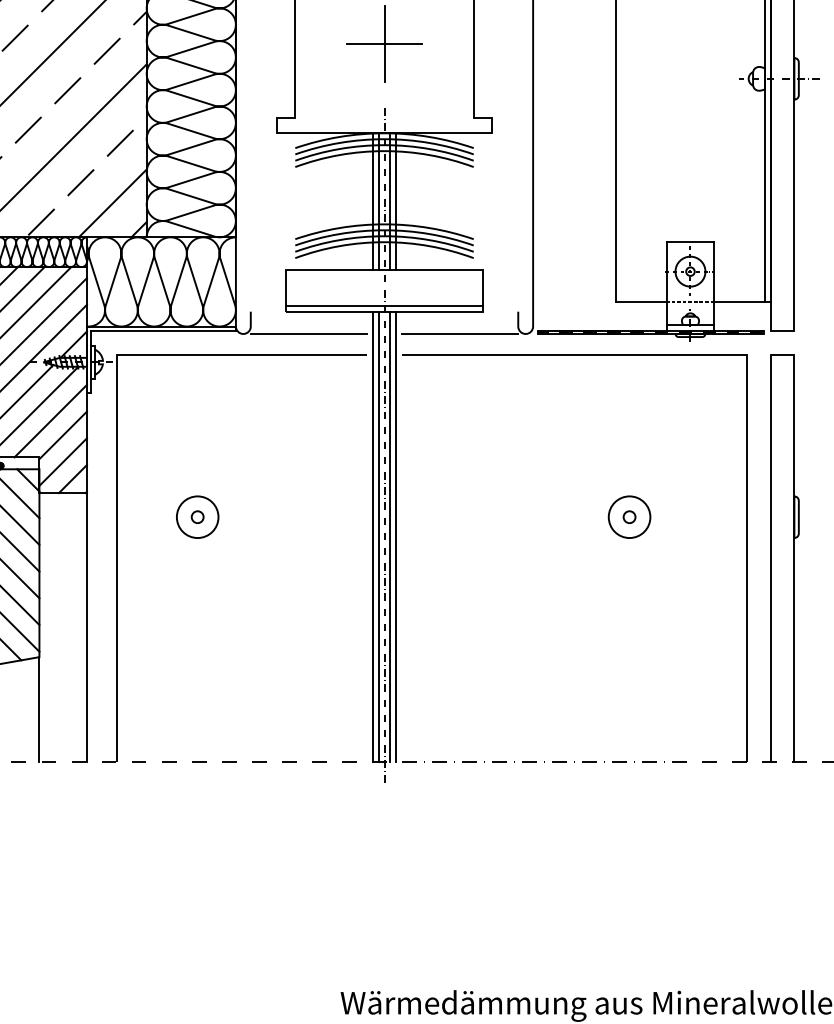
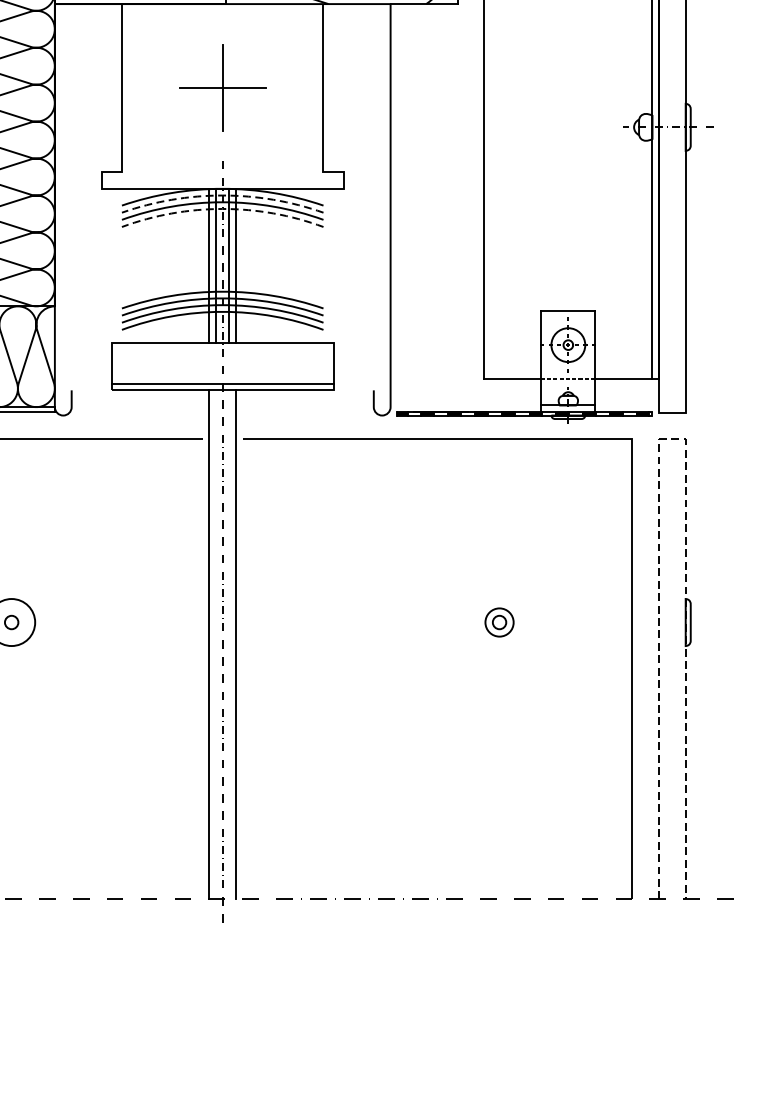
line: (384, 139) -> (222, 195), solid -> dashed
line: (384, 151) -> (222, 209), solid -> dashed
line: (308, 333) -> (136, 414), removed
line: (460, 333) -> (308, 414), removed
line: (782, 355) -> (672, 439), solid -> dashed
circle: (629, 517) -> (499, 622), size x0.6
line: (378, 536) -> (215, 644), removed
line: (390, 536) -> (229, 644), removed

